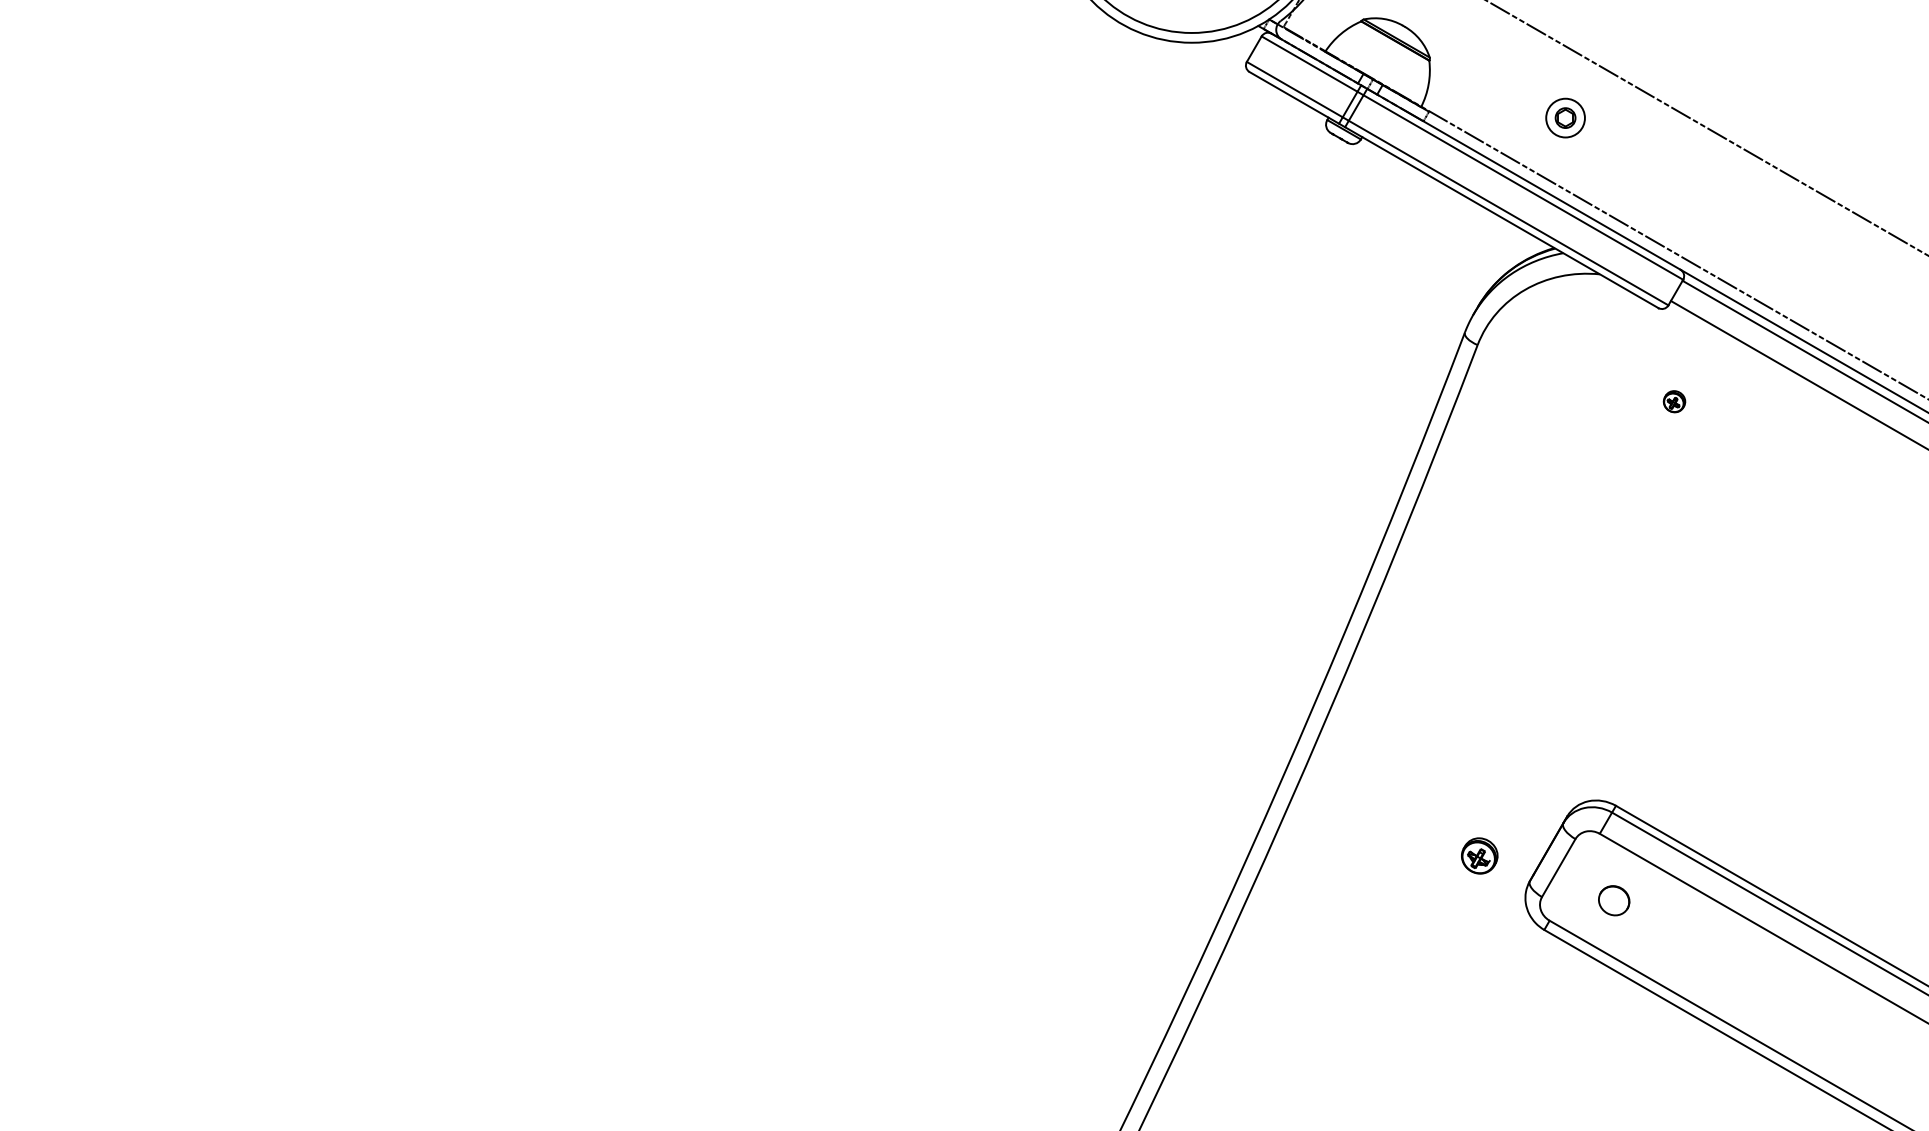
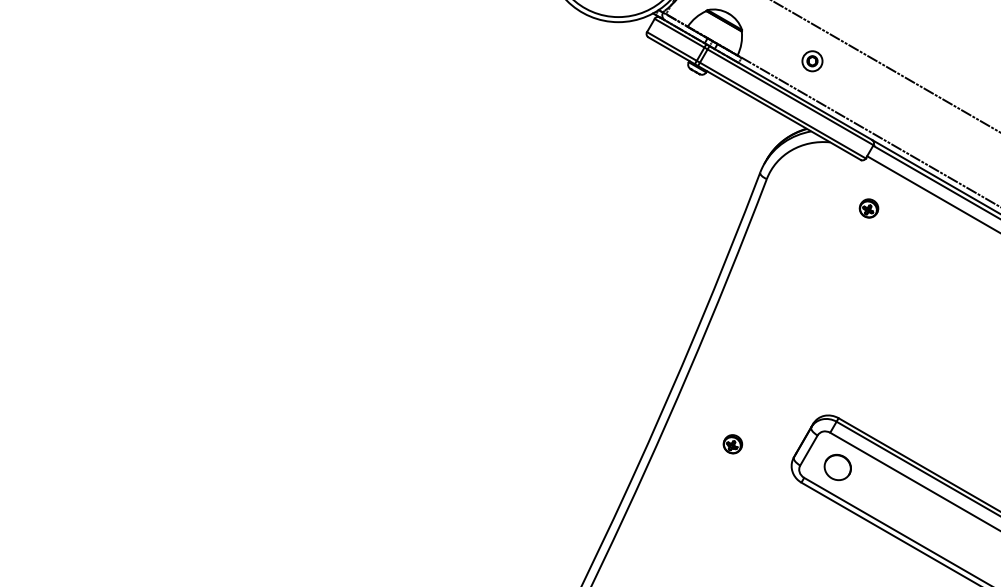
part: (1673, 401) -> (868, 208), size x1.67
part: (1478, 856) -> (732, 444), moved
part: (1613, 900) -> (837, 467), size x1.67

